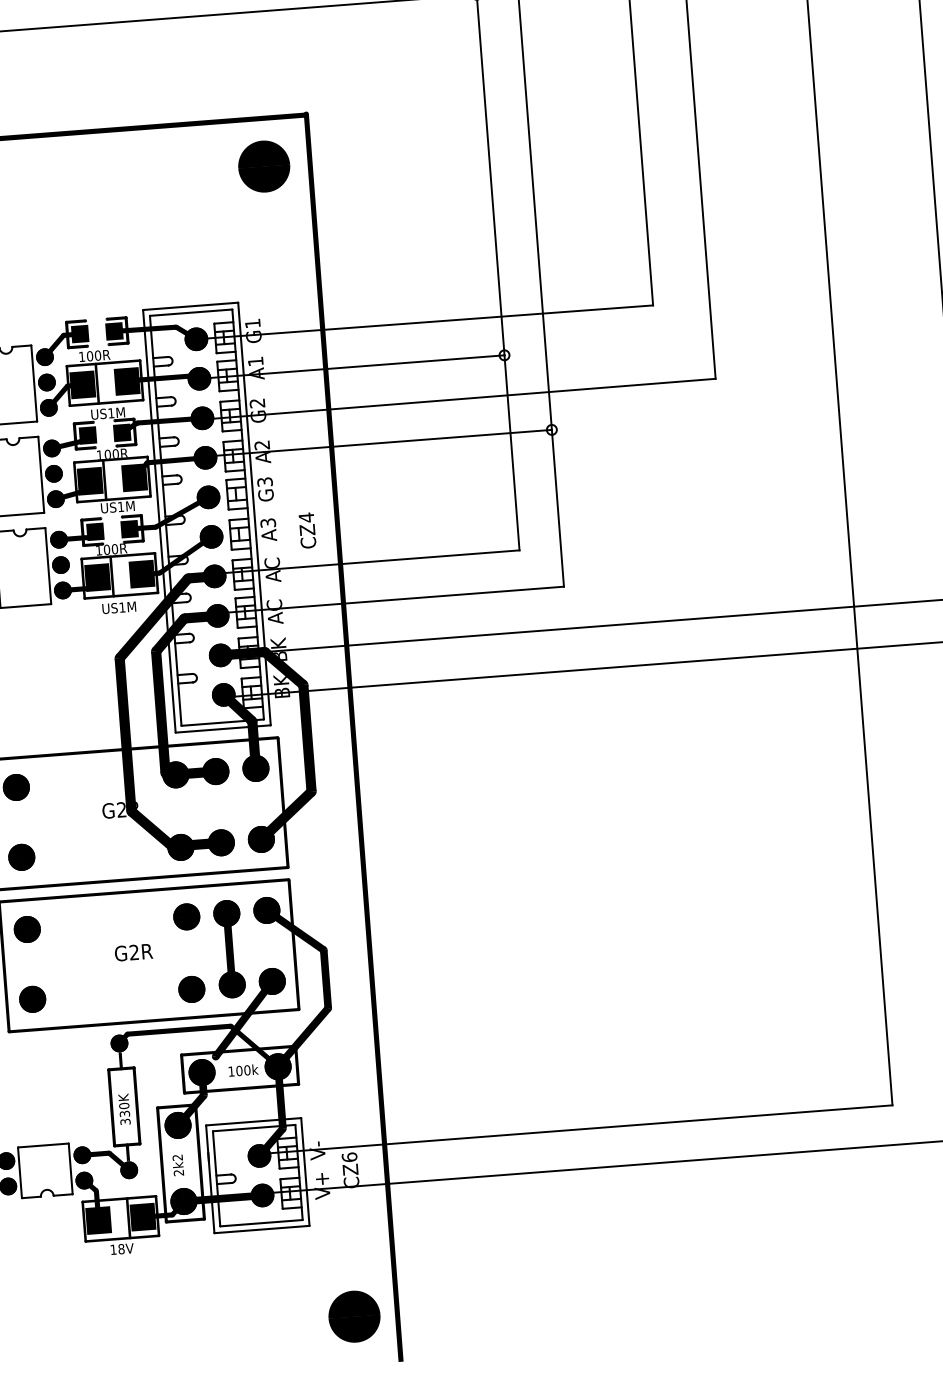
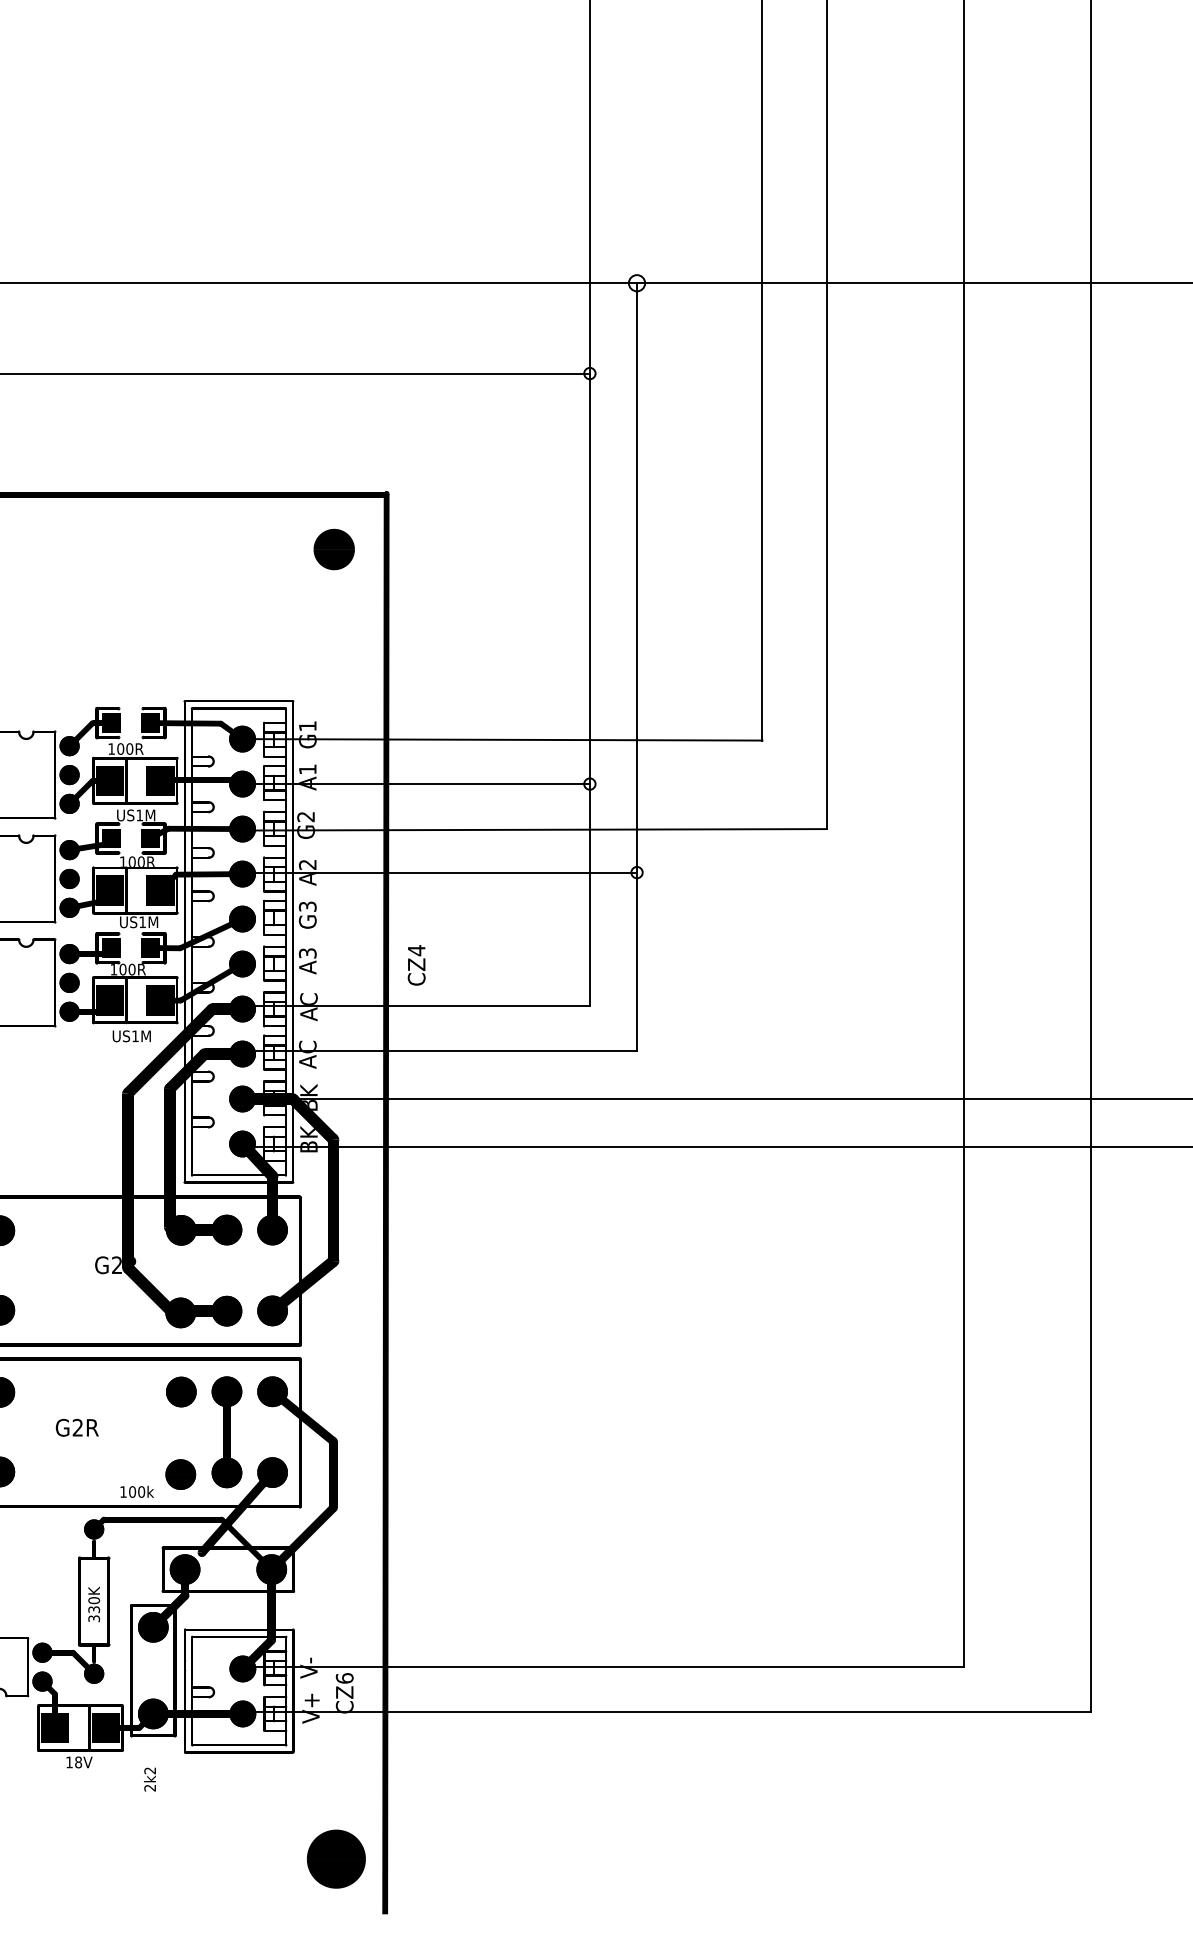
part: (263, 166) -> (333, 549), size x0.7
text: (307, 530) -> (416, 965), moved
text: (133, 952) -> (76, 1427), moved
text: (242, 1070) -> (136, 1491), moved
text: (177, 1165) -> (149, 1779), moved

